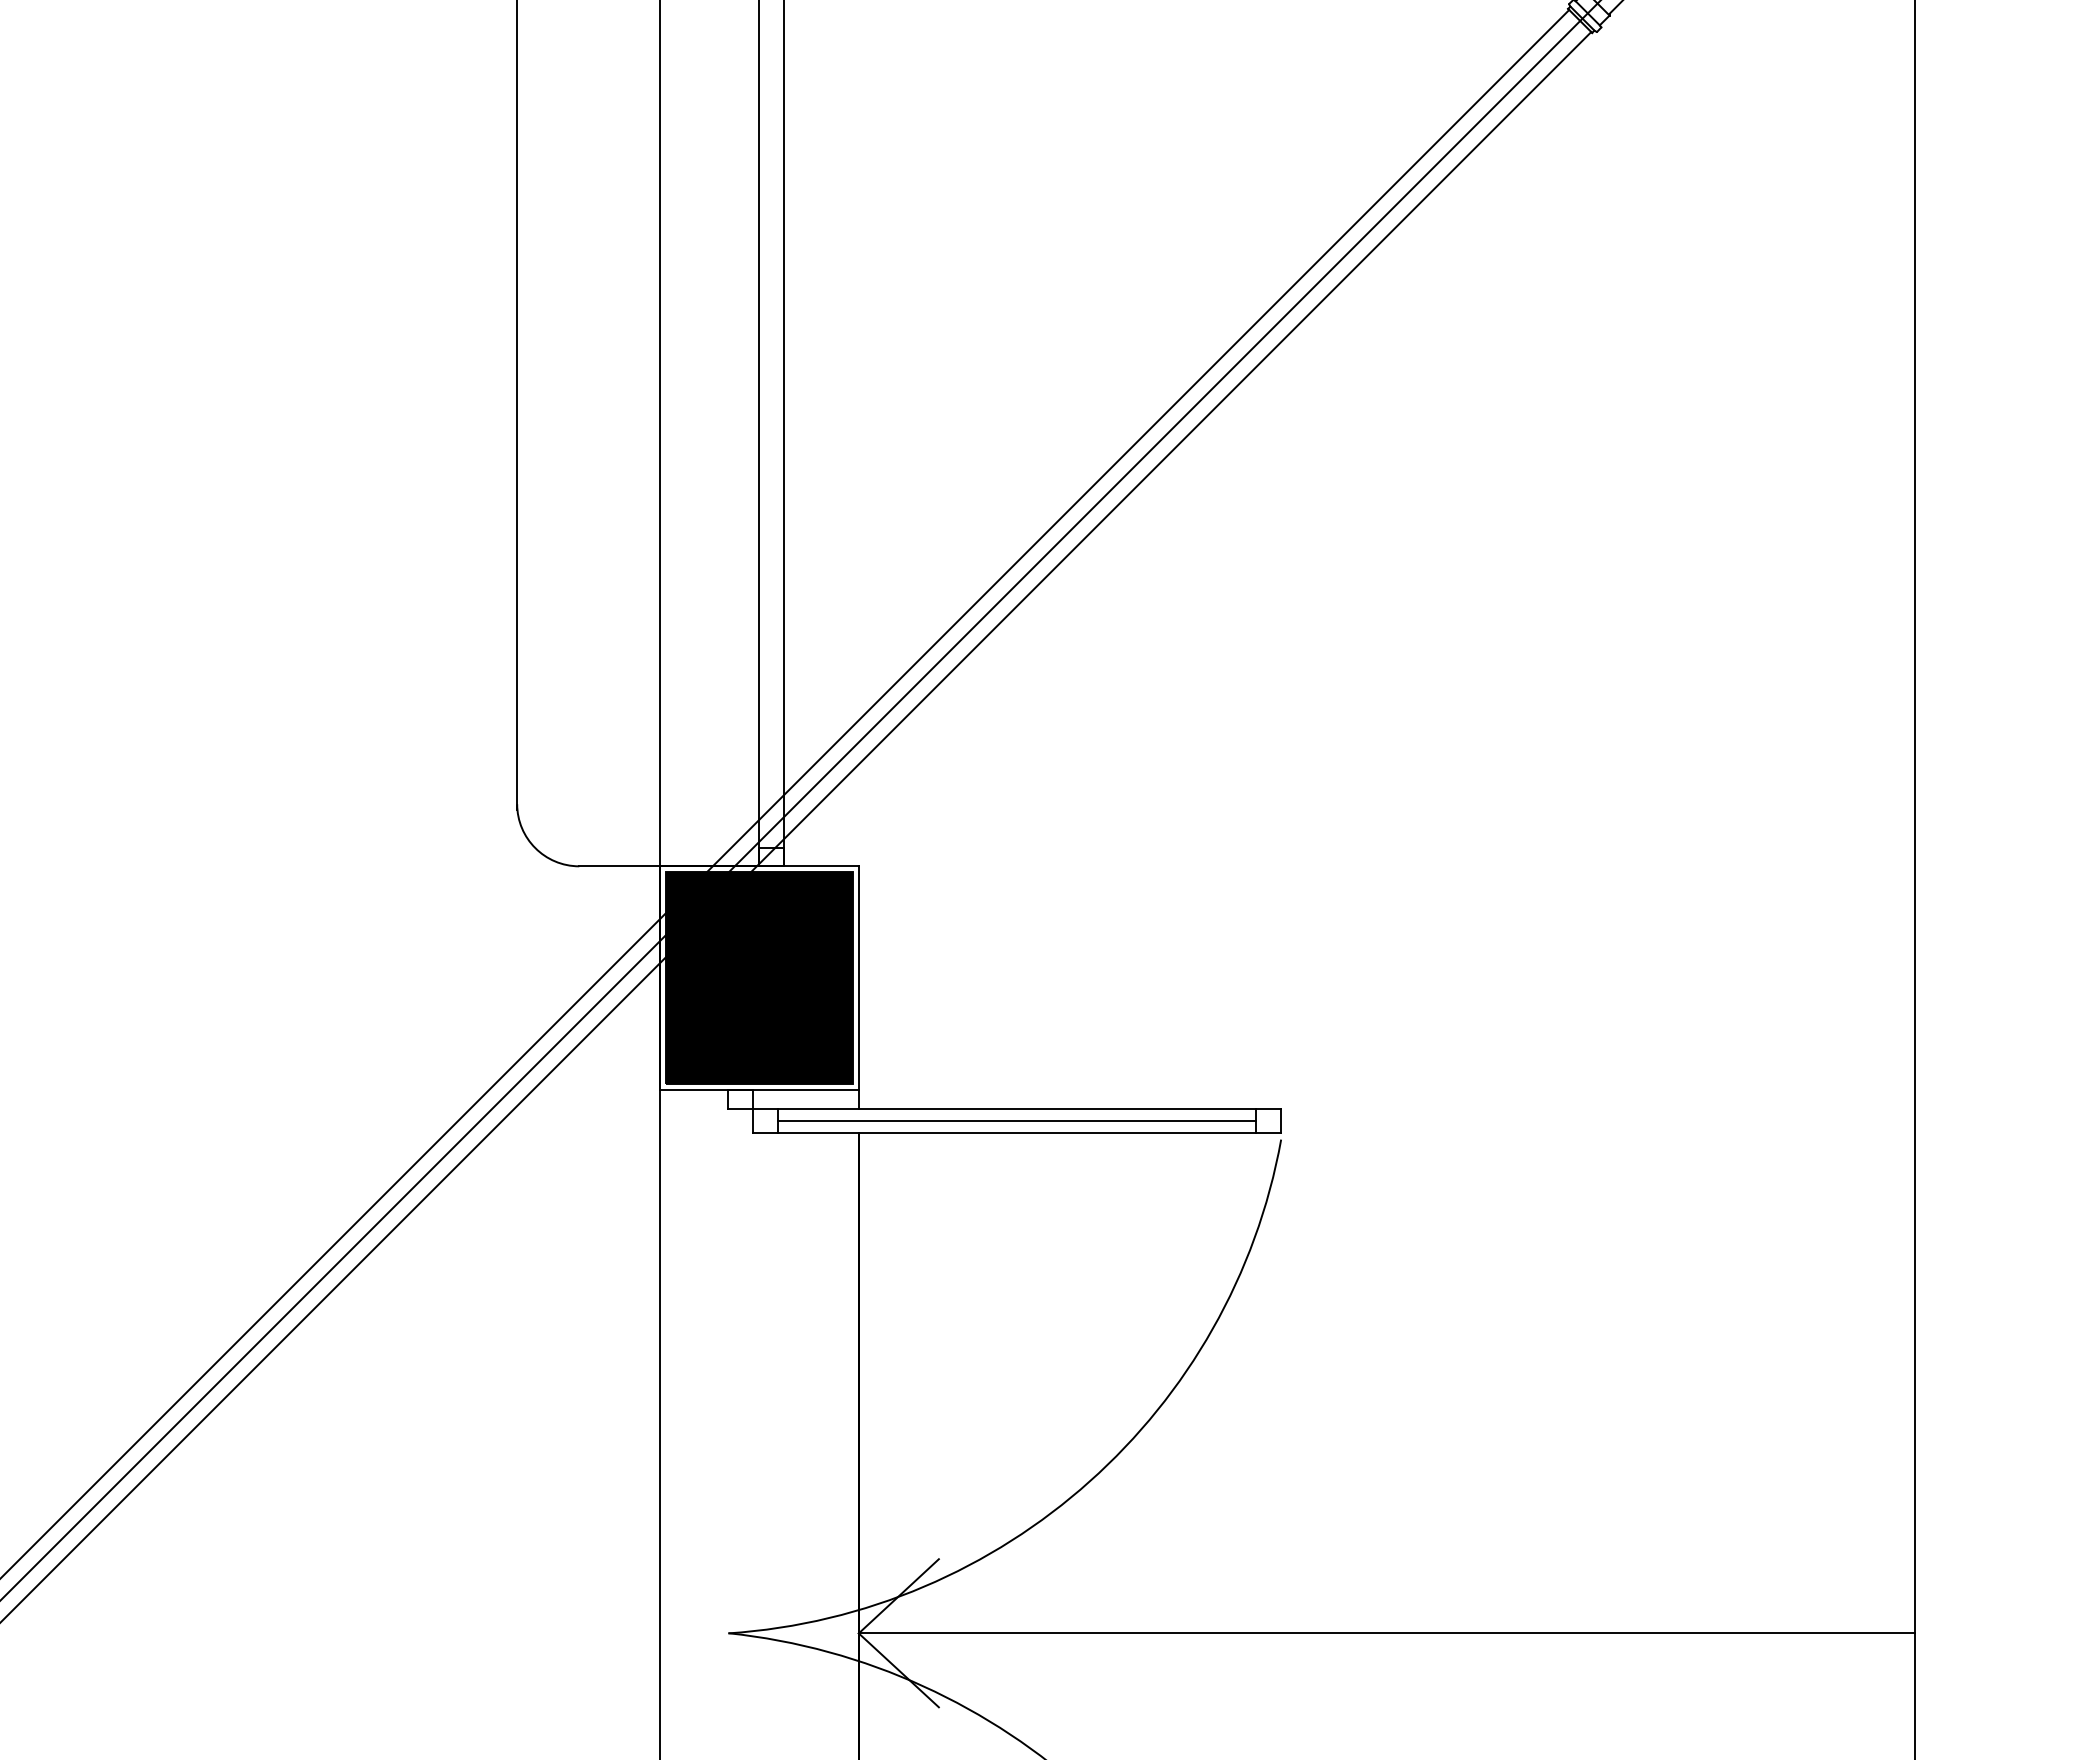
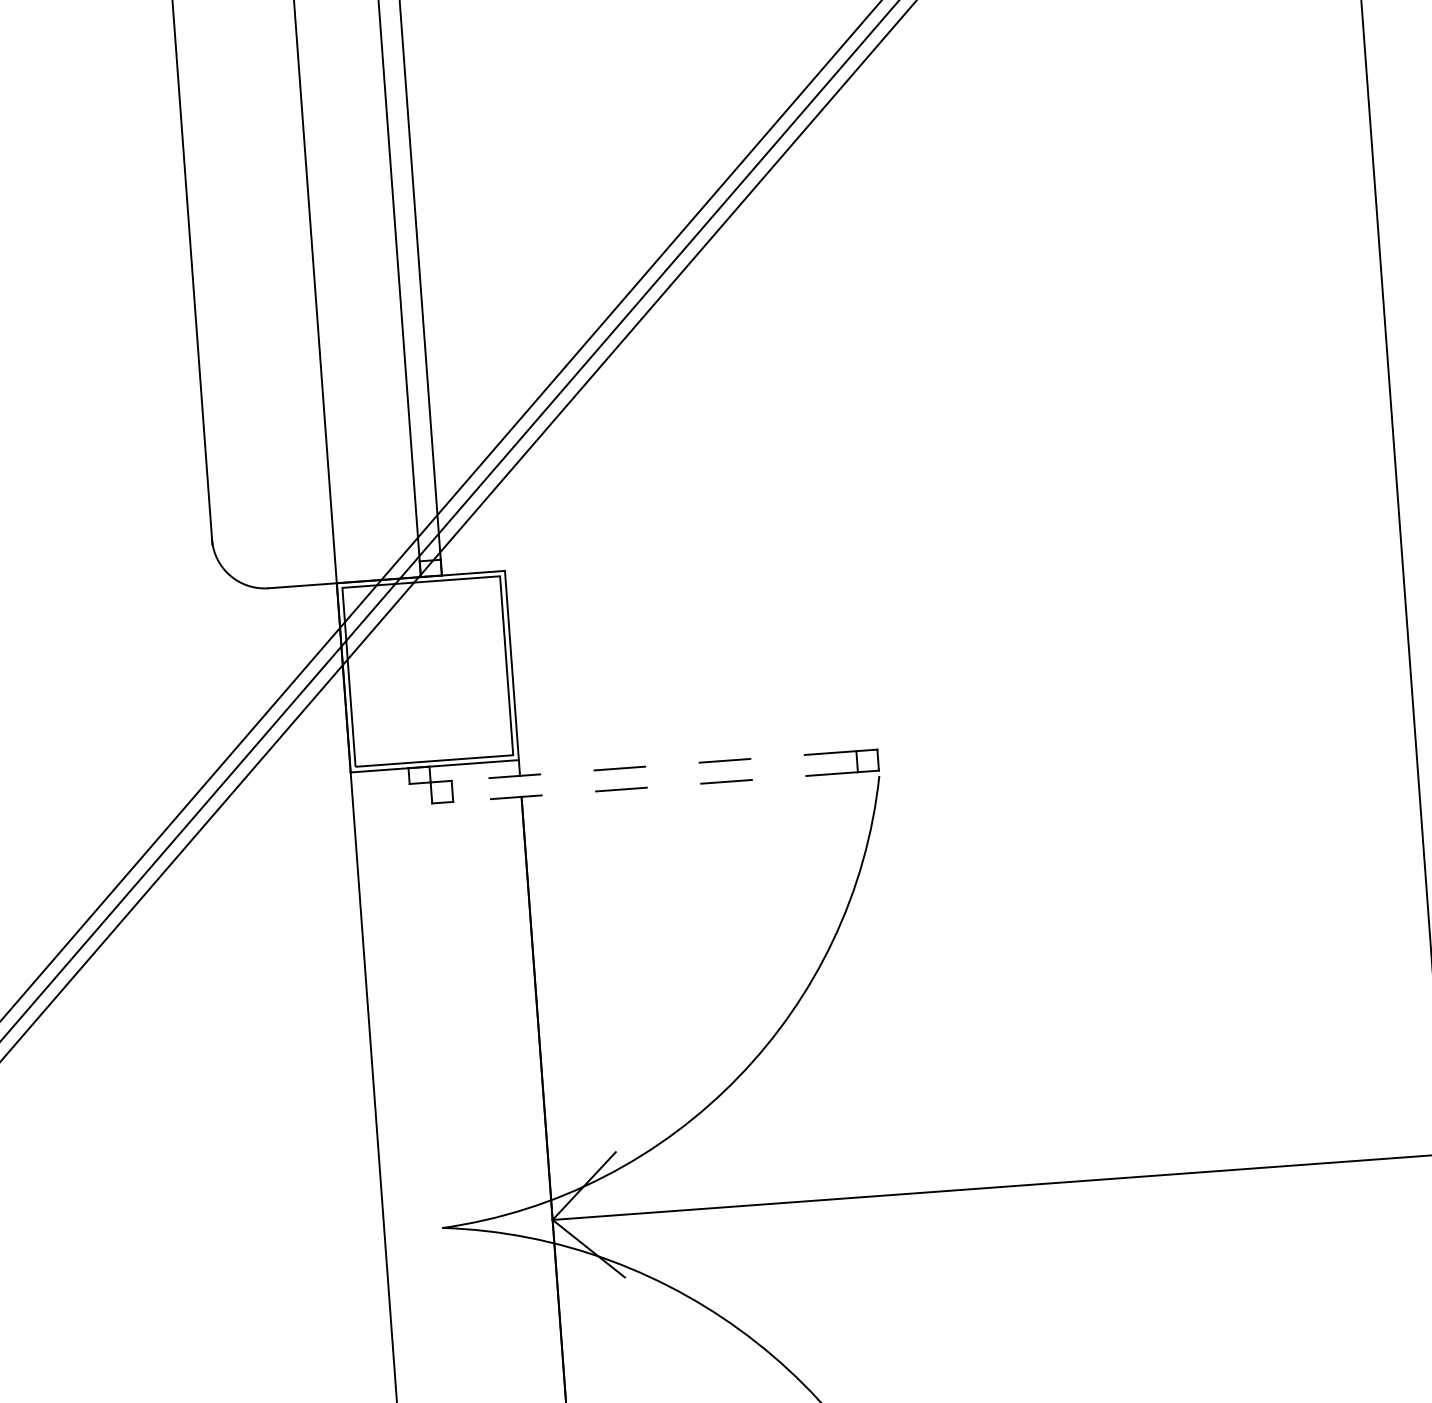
fill: (759, 977) -> (427, 671), removed
line: (1016, 1108) -> (653, 766), solid -> dashed
line: (1017, 1120) -> (655, 776), removed
line: (1016, 1133) -> (655, 787), solid -> dashed

